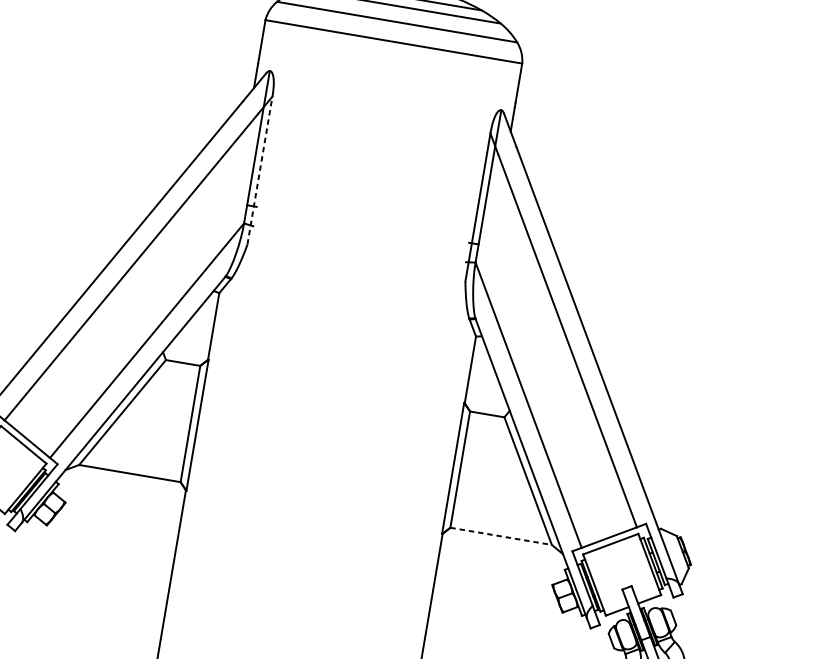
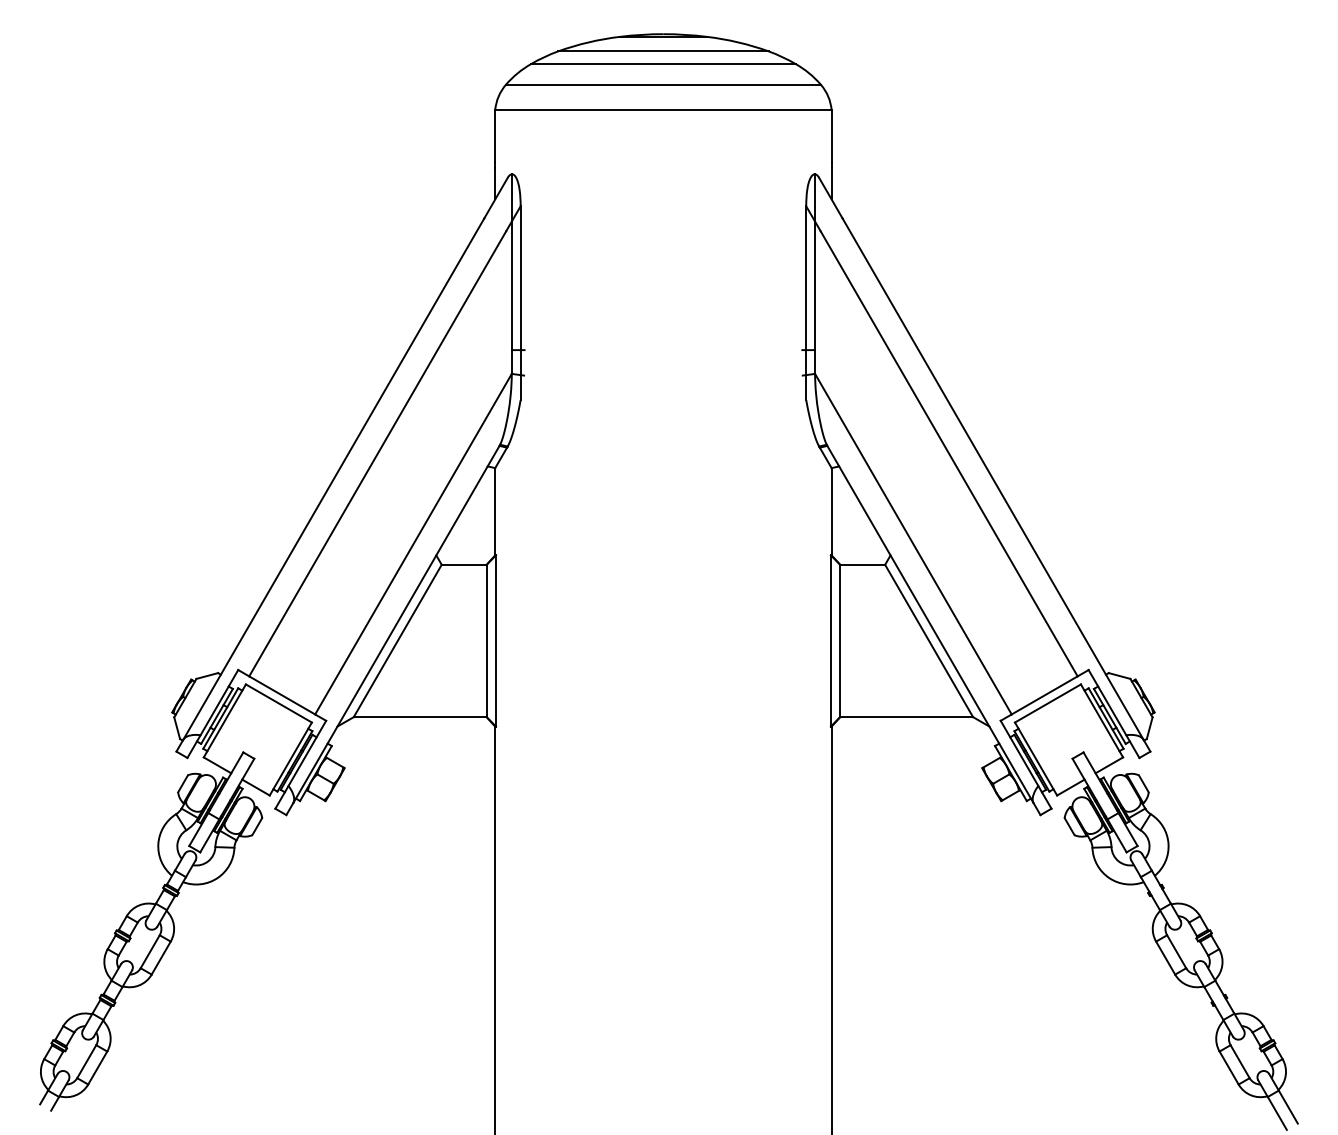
line: (259, 170) -> (520, 303), dashed -> solid
line: (501, 536) -> (907, 717), dashed -> solid

